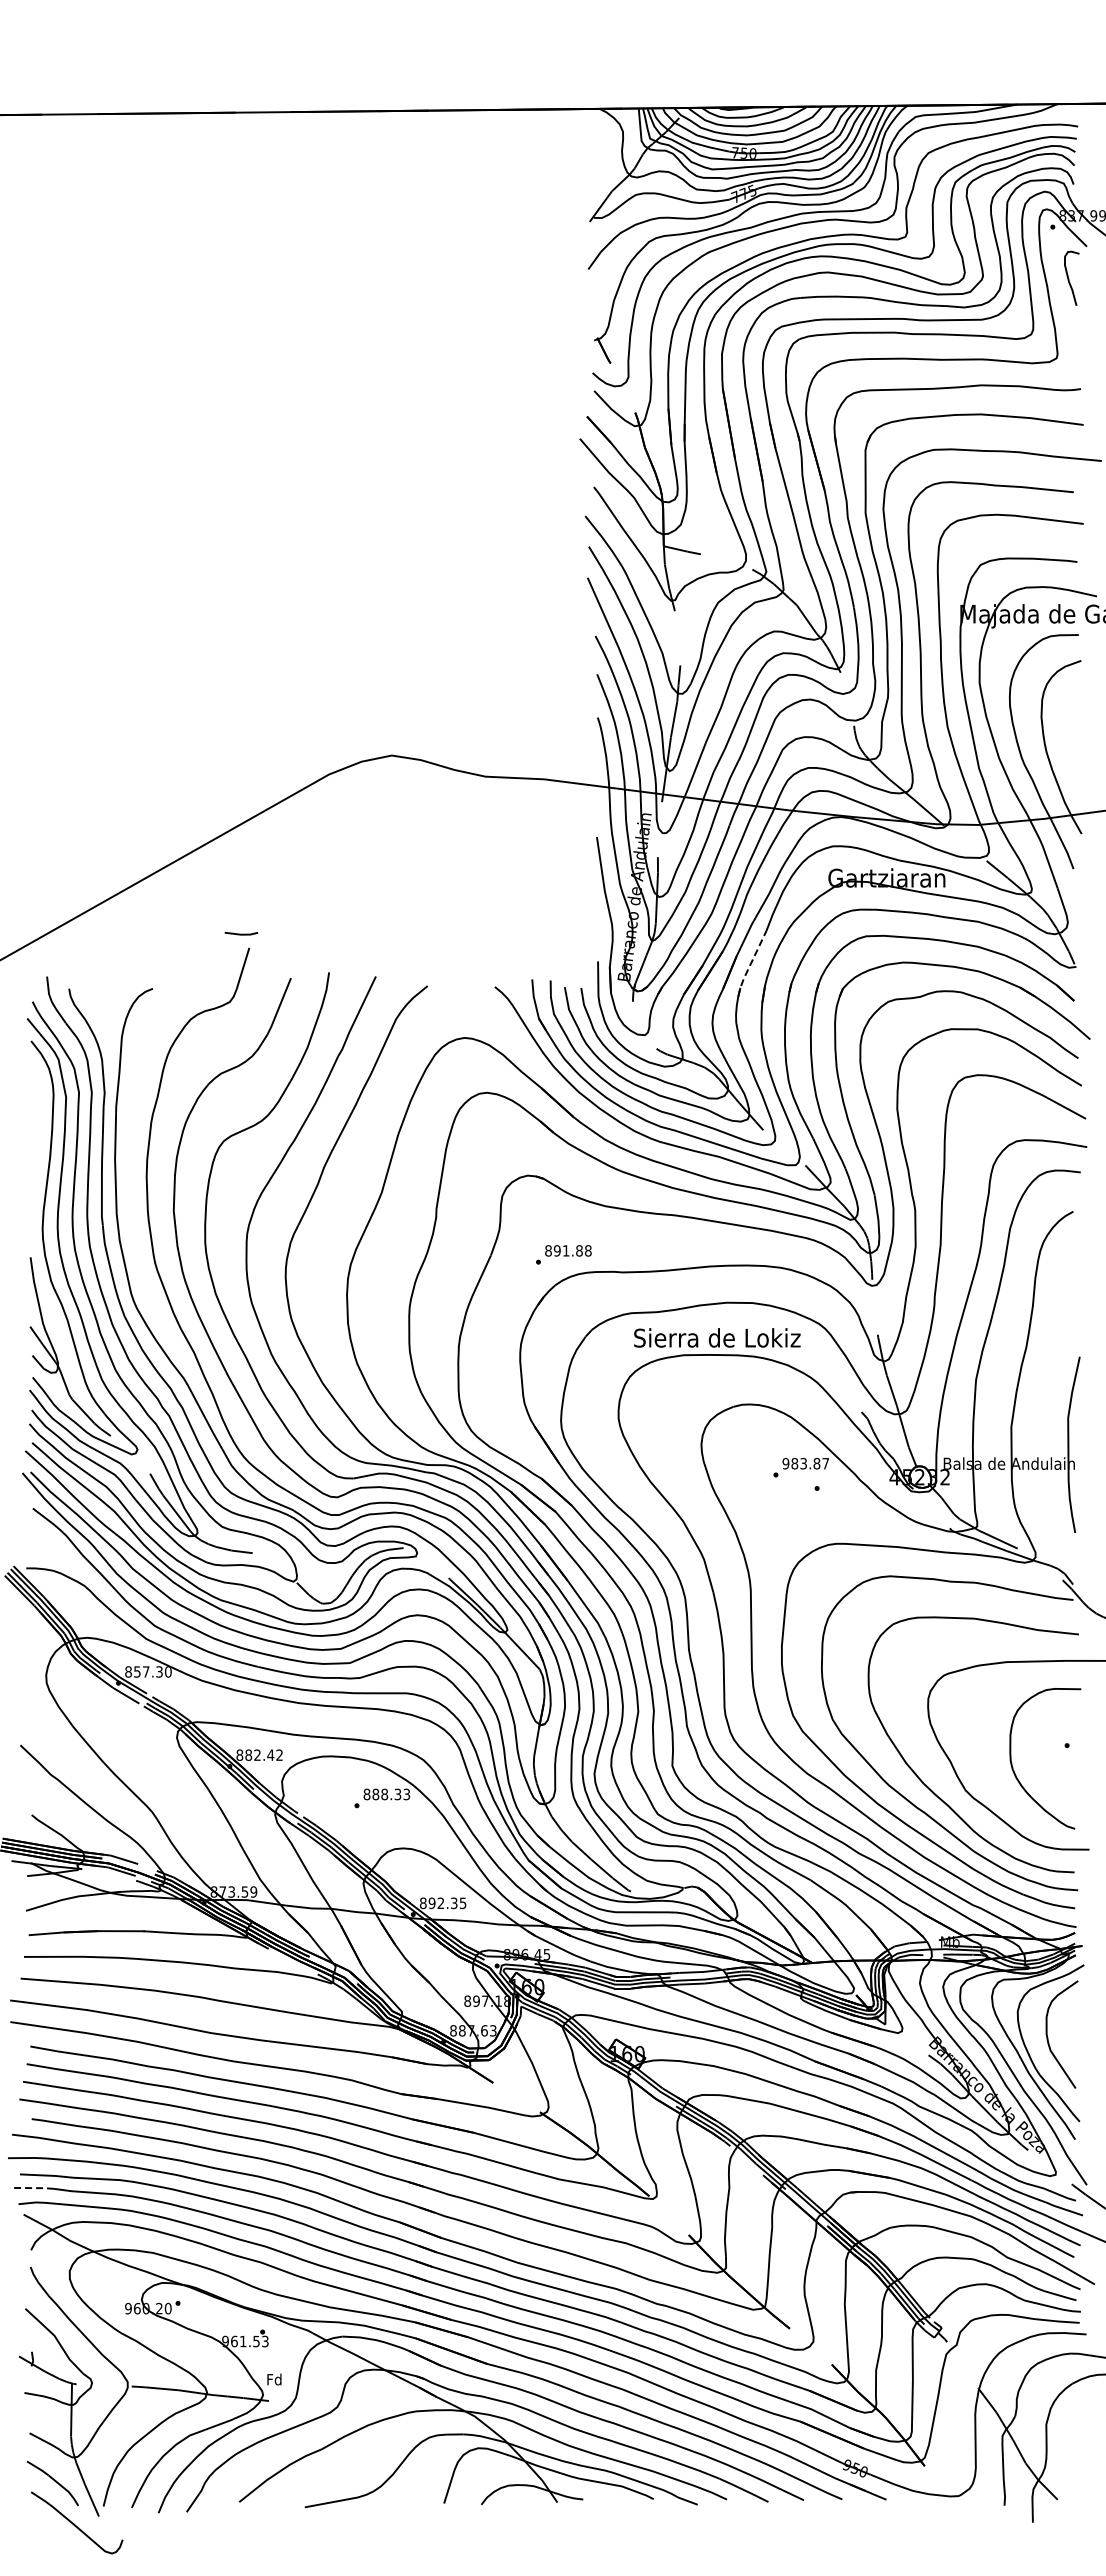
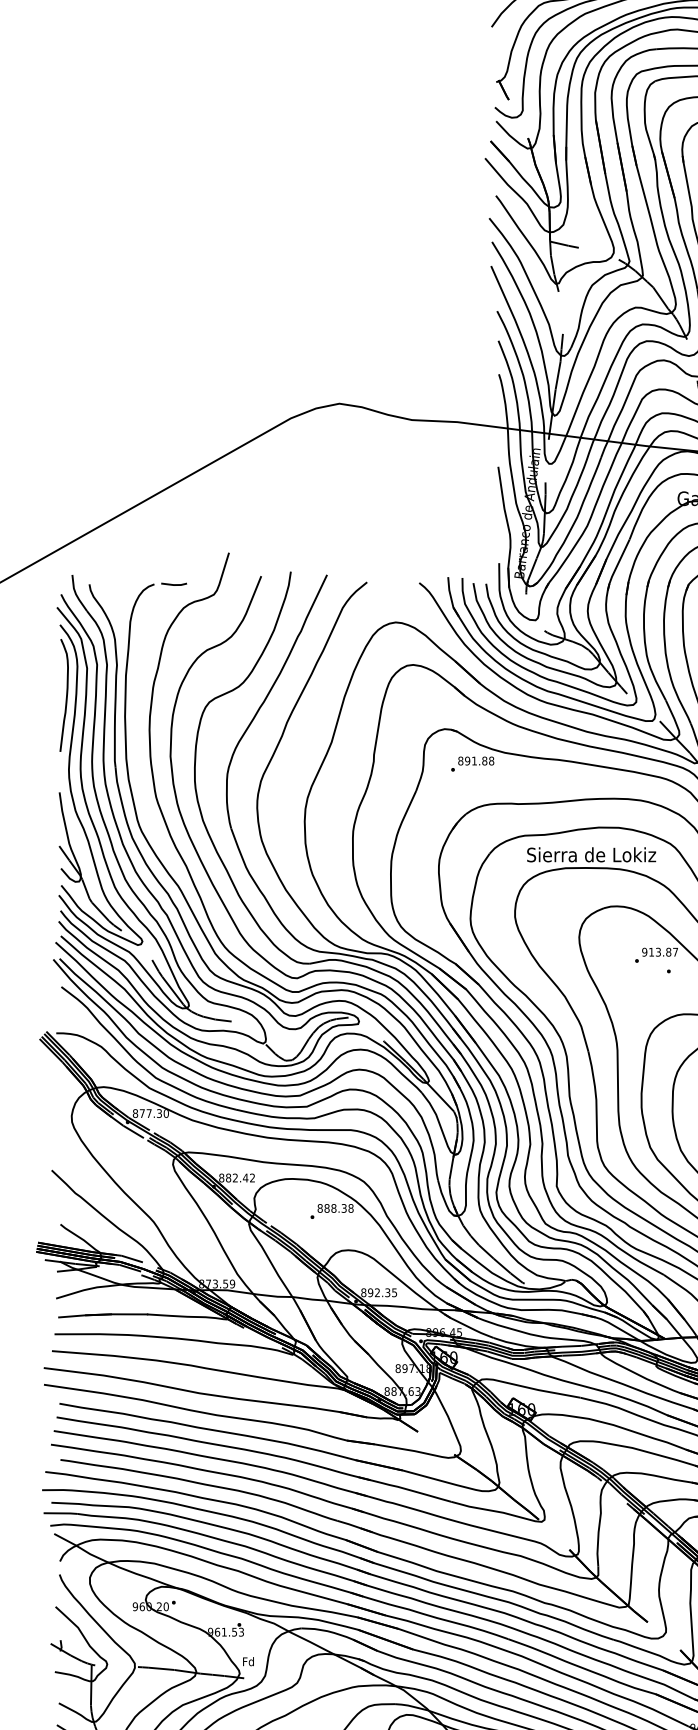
line: (241, 933) -> (174, 584), moved
line: (750, 963) -> (617, 564), dashed -> solid
curve: (39, 1131) -> (66, 694), added
text: (563, 1254) -> (472, 763), moved
text: (794, 1463) -> (651, 952), 983.87 -> 913.87
text: (137, 1671) -> (142, 1113), 857.30 -> 877.30
text: (406, 1794) -> (350, 1208), 888.33 -> 888.38
line: (32, 2188) -> (61, 1513), dashed -> solid

